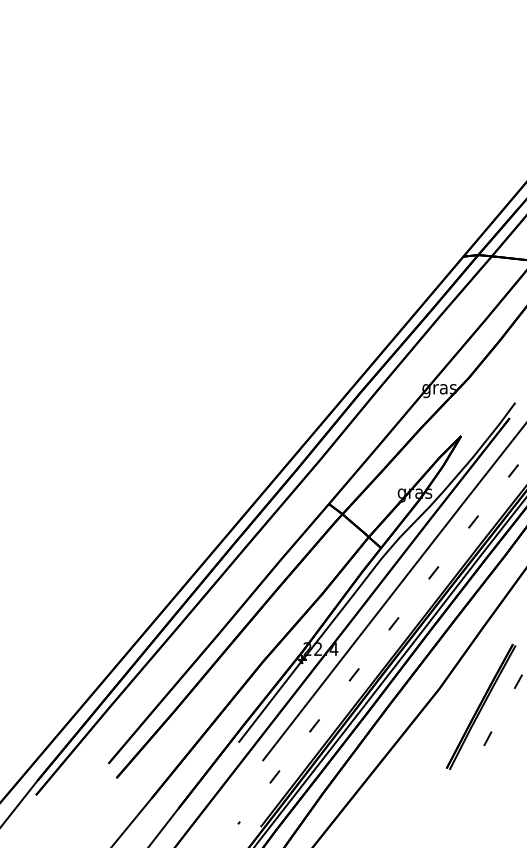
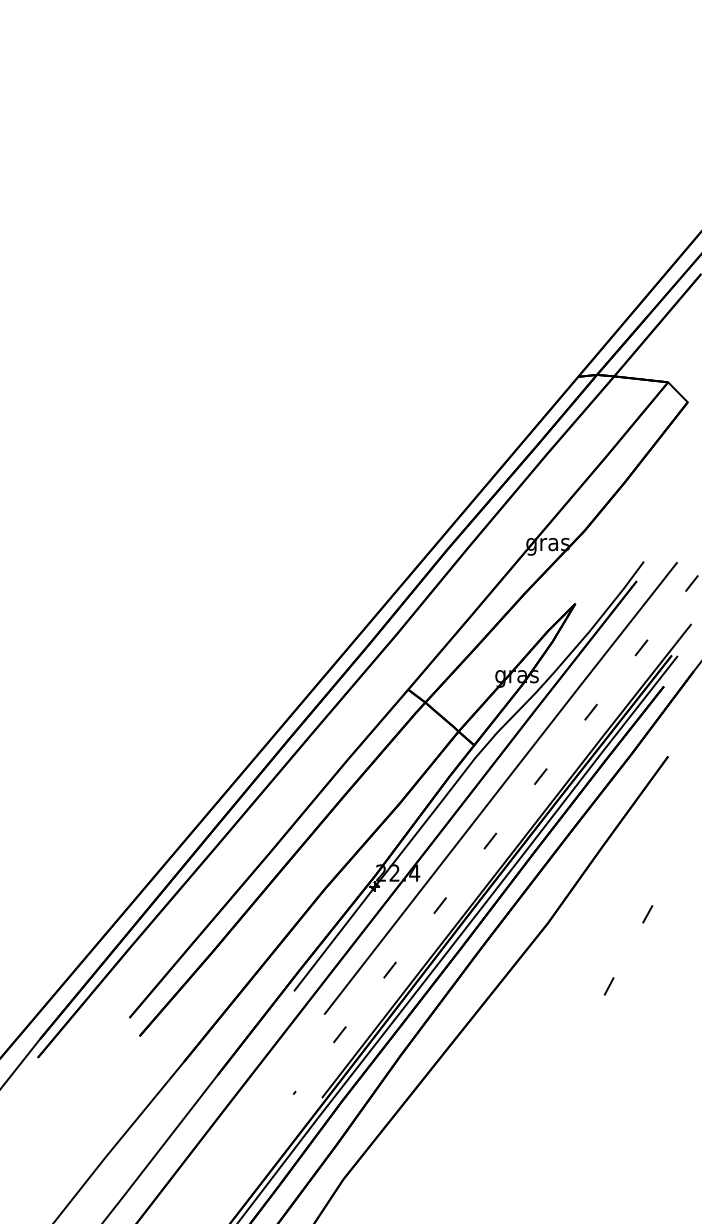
part: (481, 706) -> (600, 945), removed

